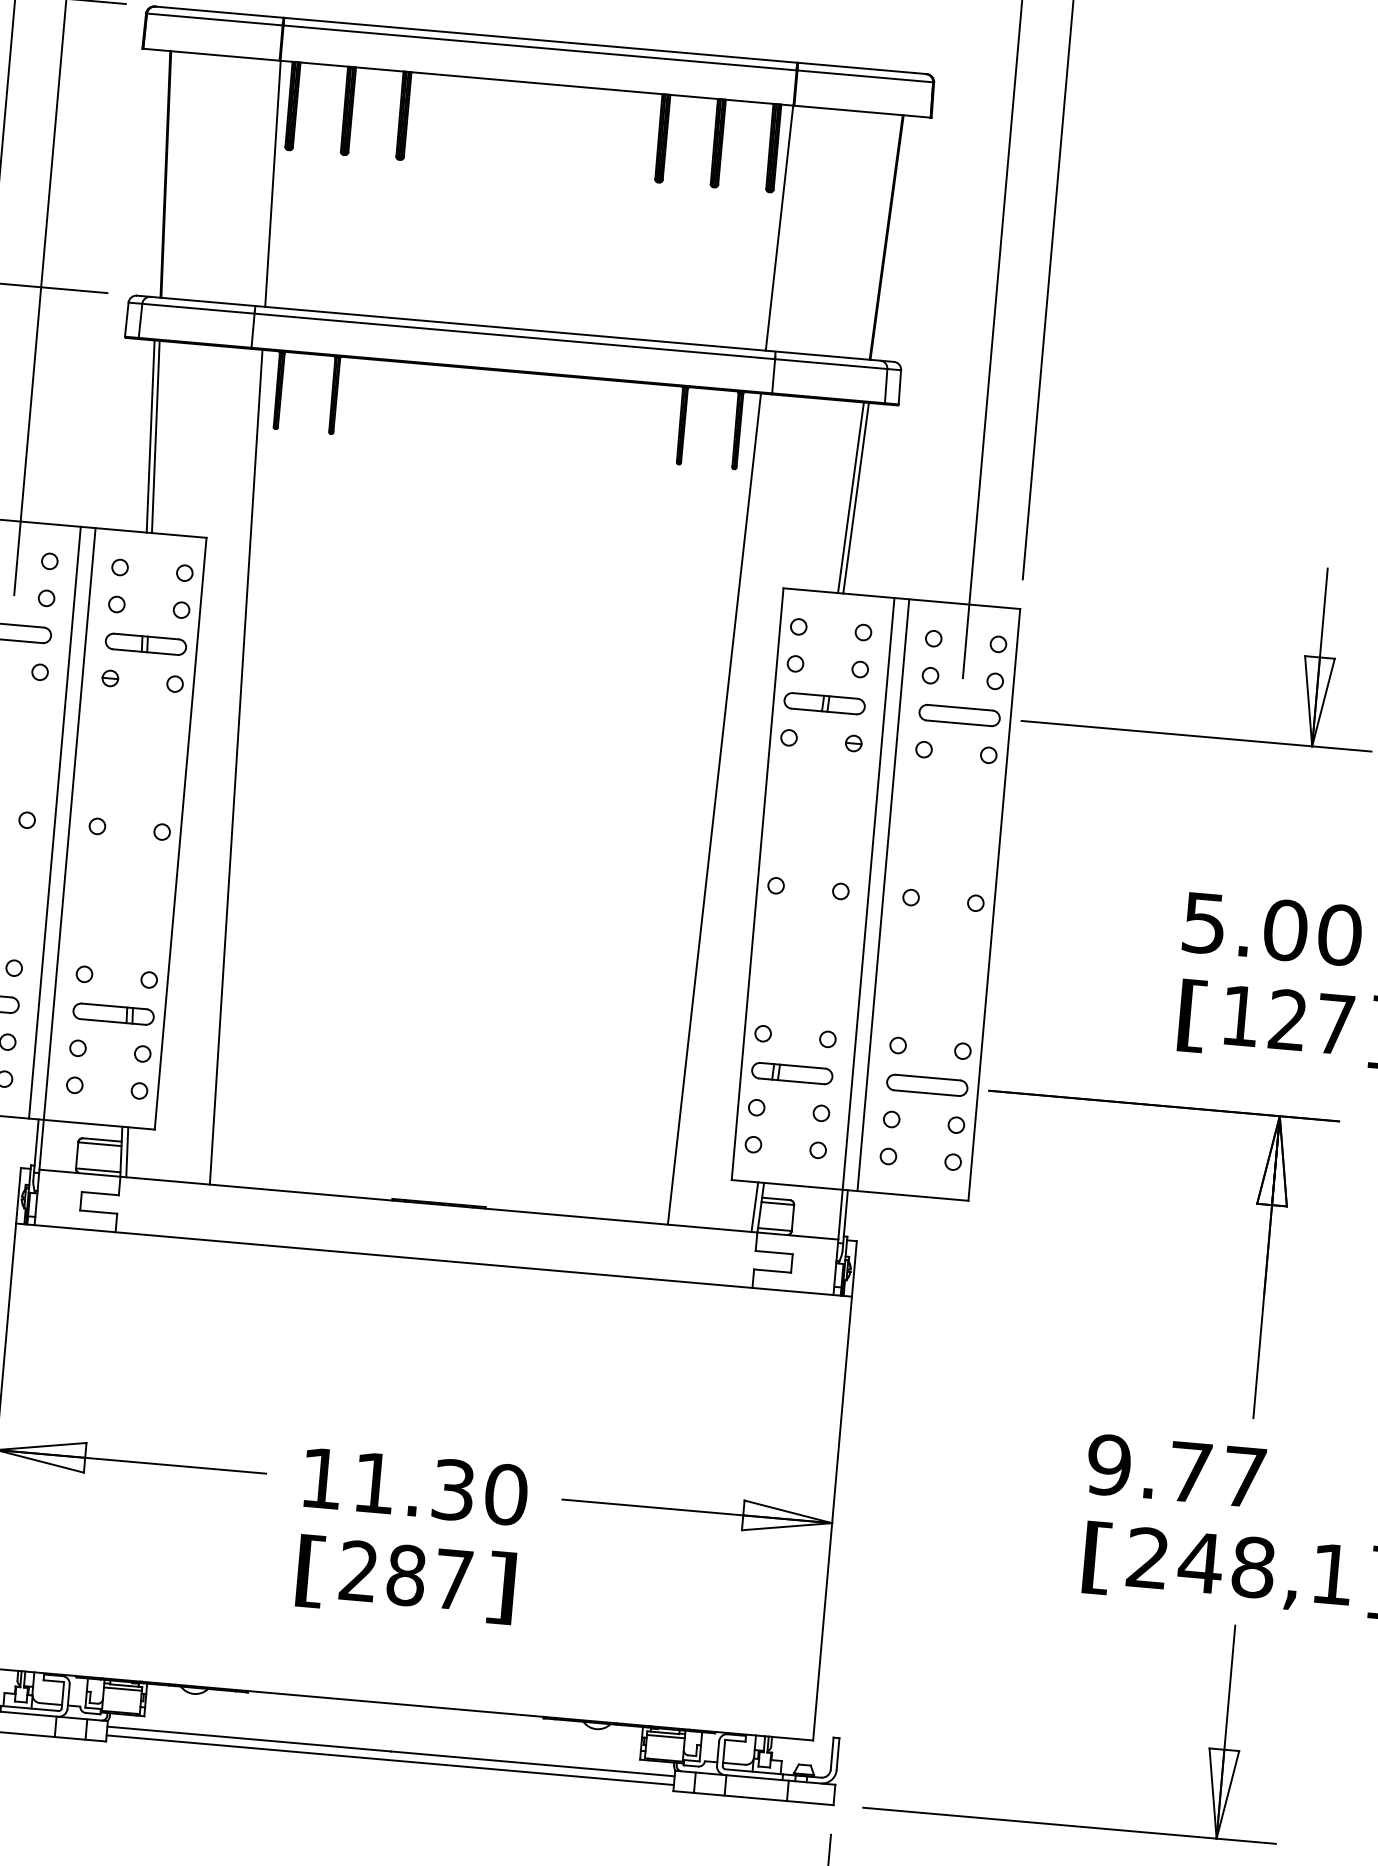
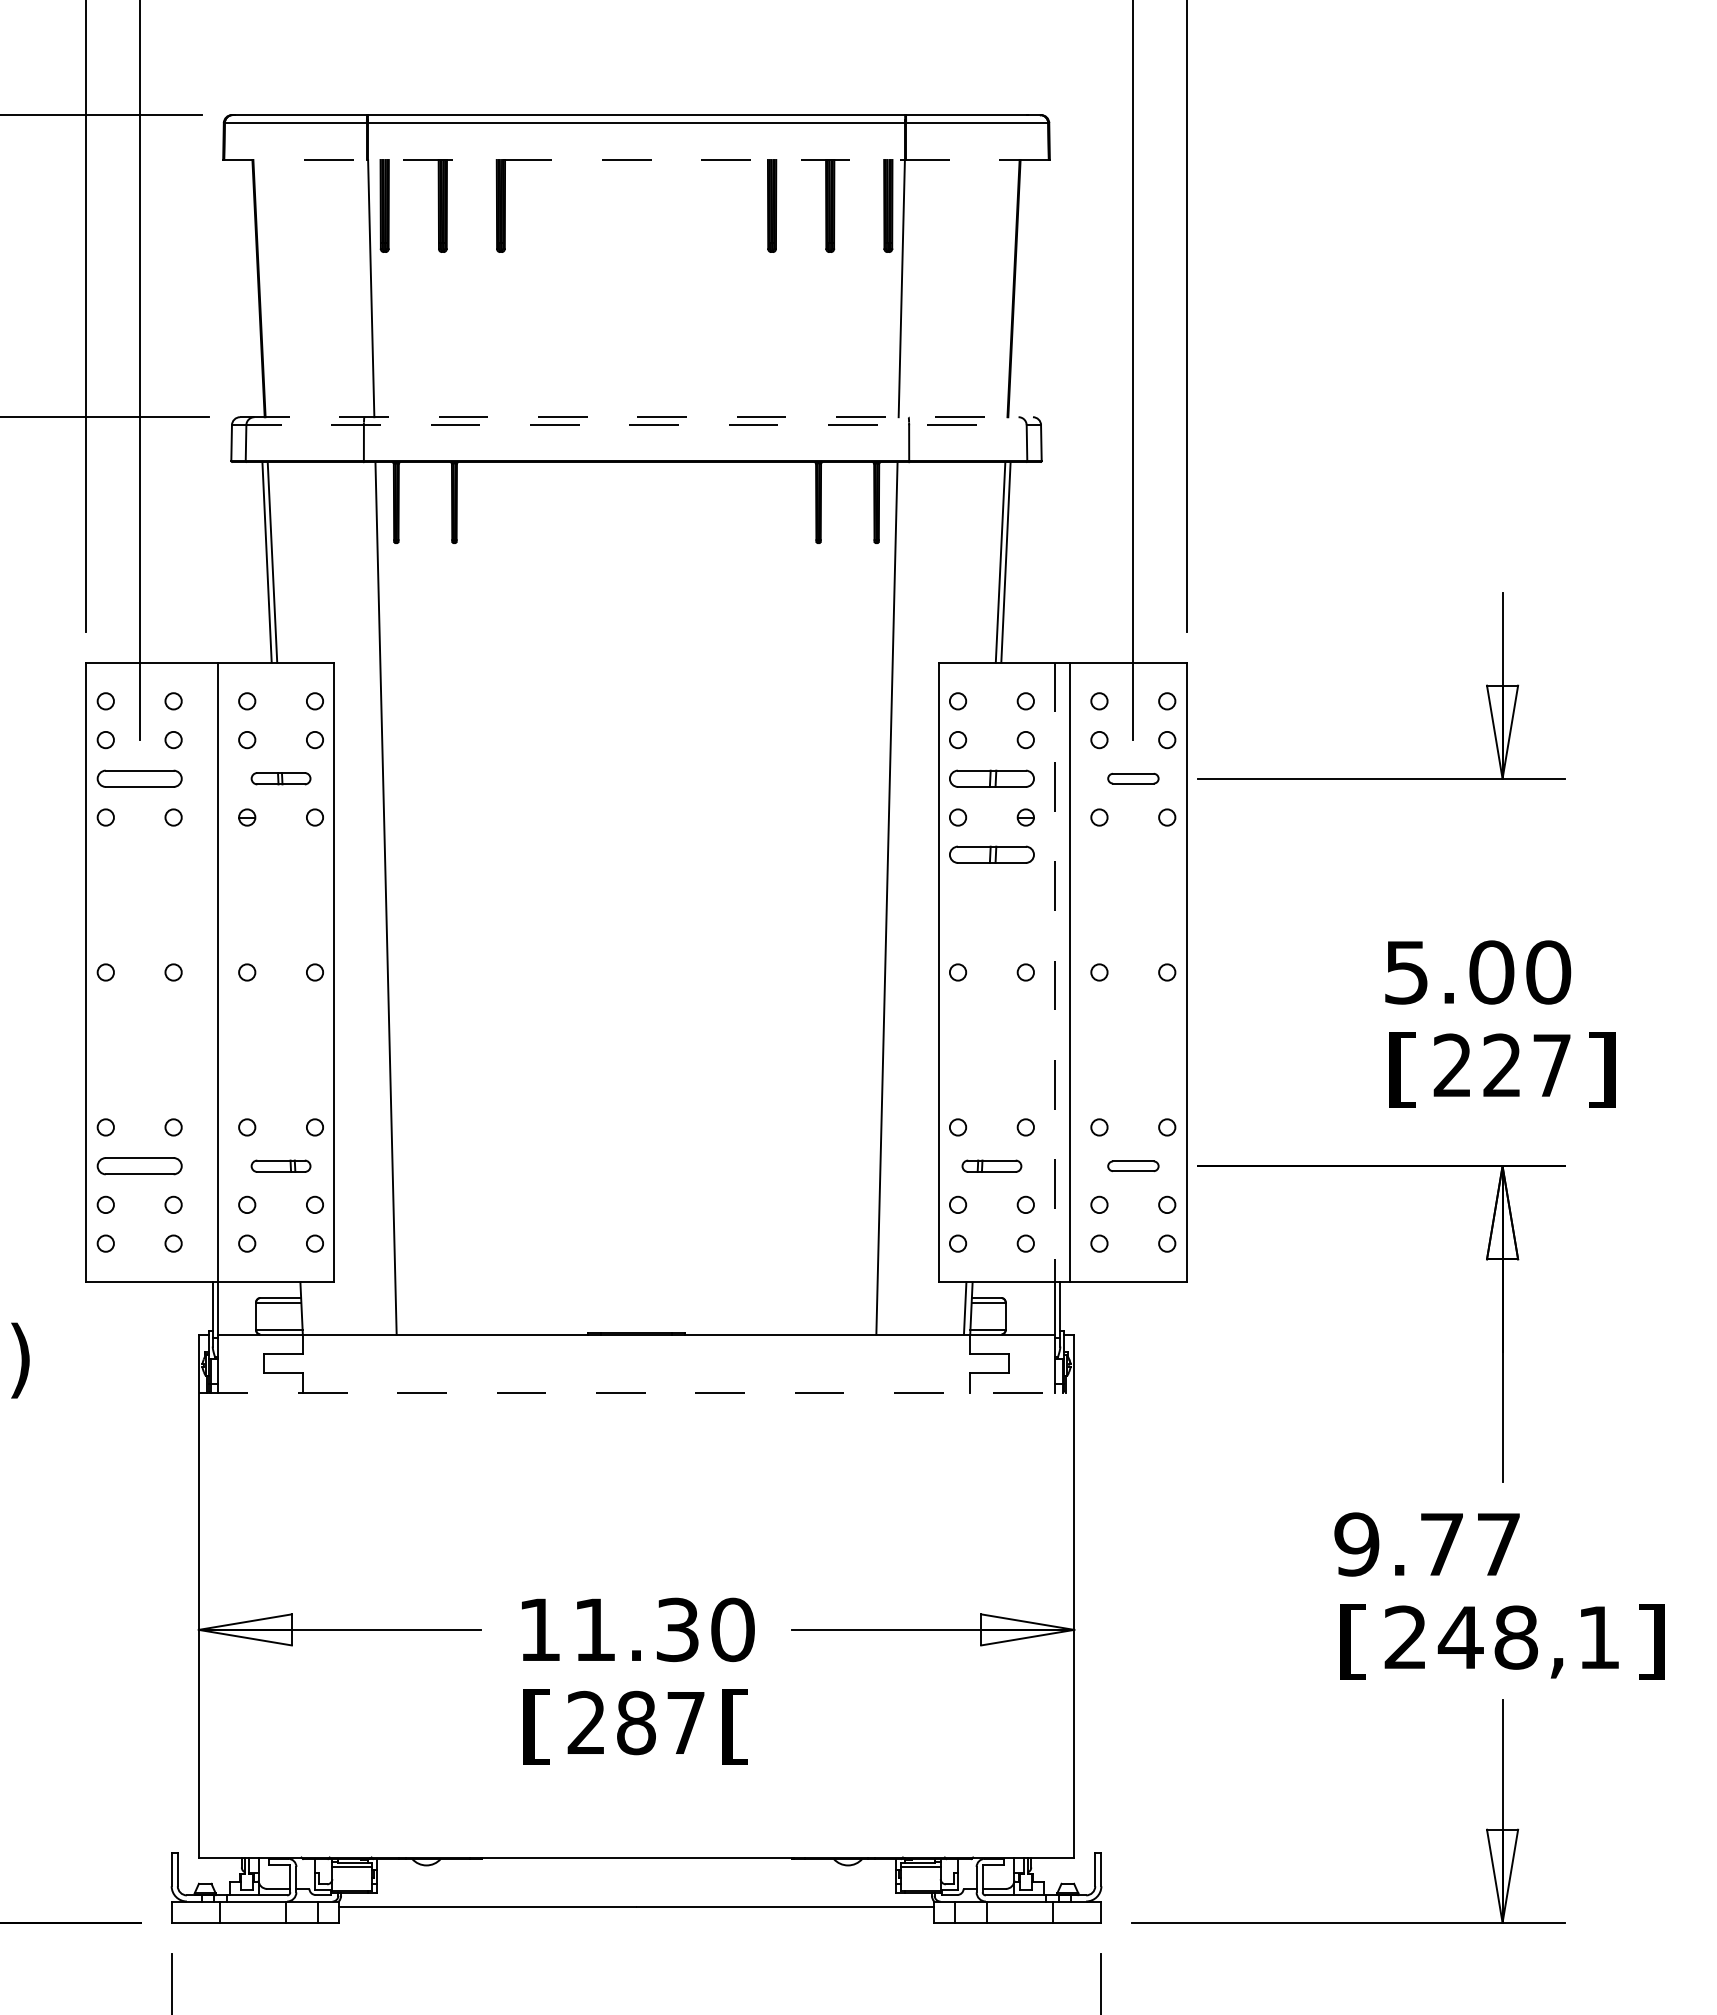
line: (536, 83) -> (636, 160), solid -> dashed
line: (516, 329) -> (637, 417), solid -> dashed
line: (514, 336) -> (636, 425), solid -> dashed
part: (145, 643) -> (280, 778), size x0.7
part: (959, 715) -> (1133, 778), size x0.6
part: (817, 775) -> (991, 854), added
line: (54, 822) -> (202, 972), removed
line: (868, 893) -> (1054, 972), solid -> dashed
part: (113, 1014) -> (280, 1166), size x0.7
text: (1239, 1014) -> (1451, 1064), 127 -> 227
part: (791, 1073) -> (991, 1166), size x0.7
part: (927, 1085) -> (1133, 1166), size x0.6
line: (126, 1152) -> (307, 1308), removed
line: (434, 1259) -> (636, 1392), solid -> dashed
text: (500, 1587) -> (735, 1726), ] -> [
line: (390, 1760) -> (636, 1916), removed

